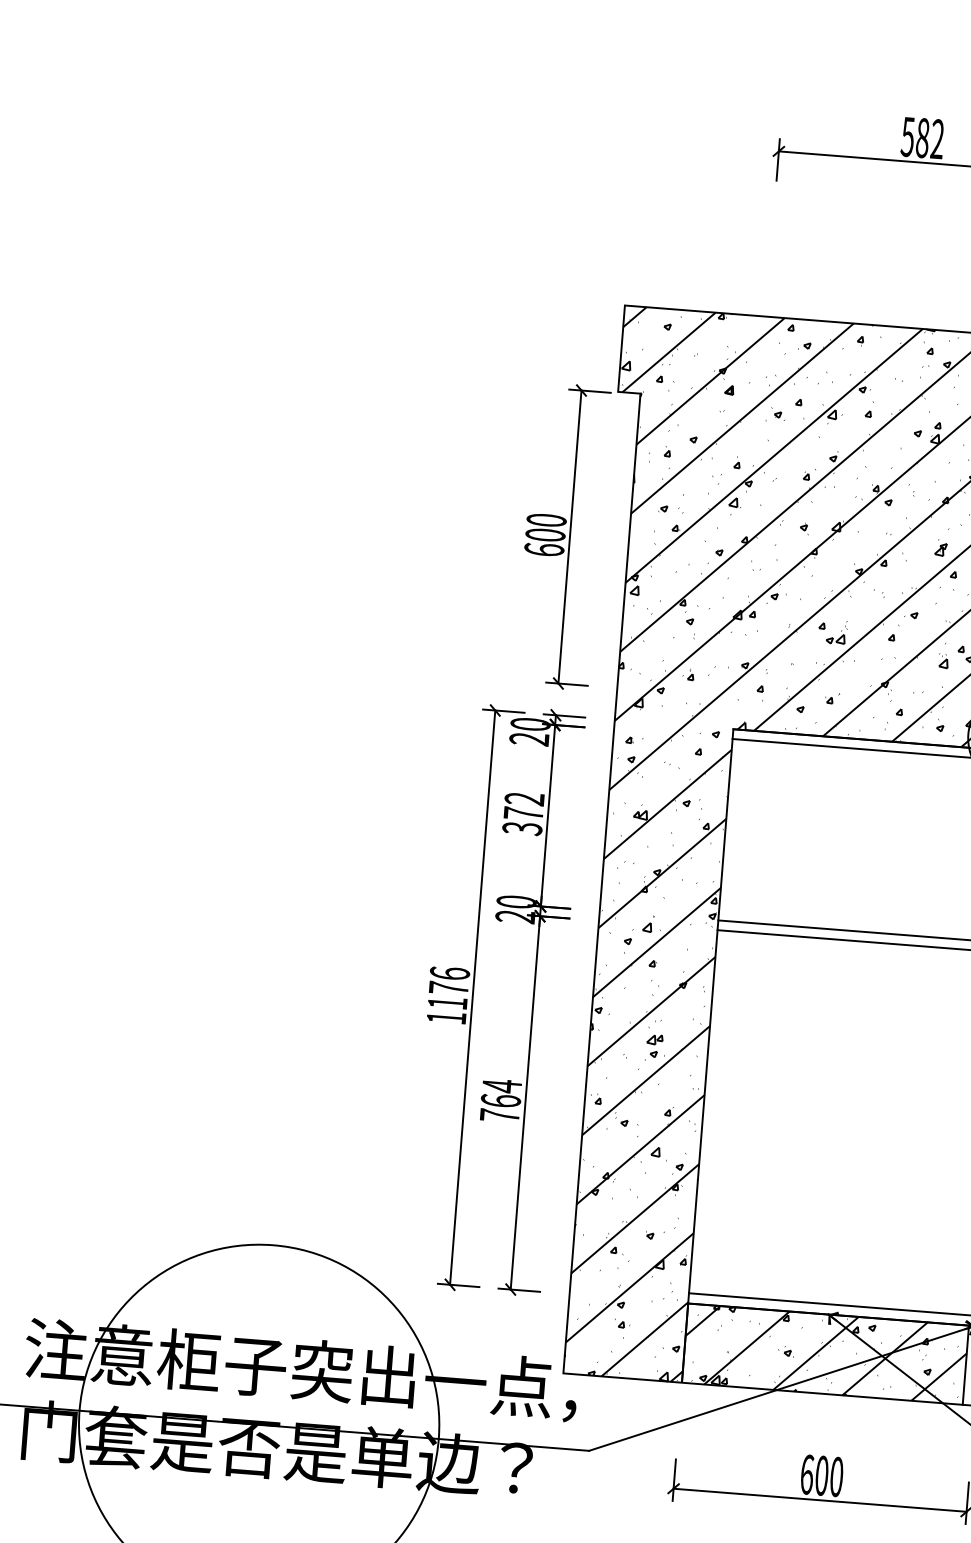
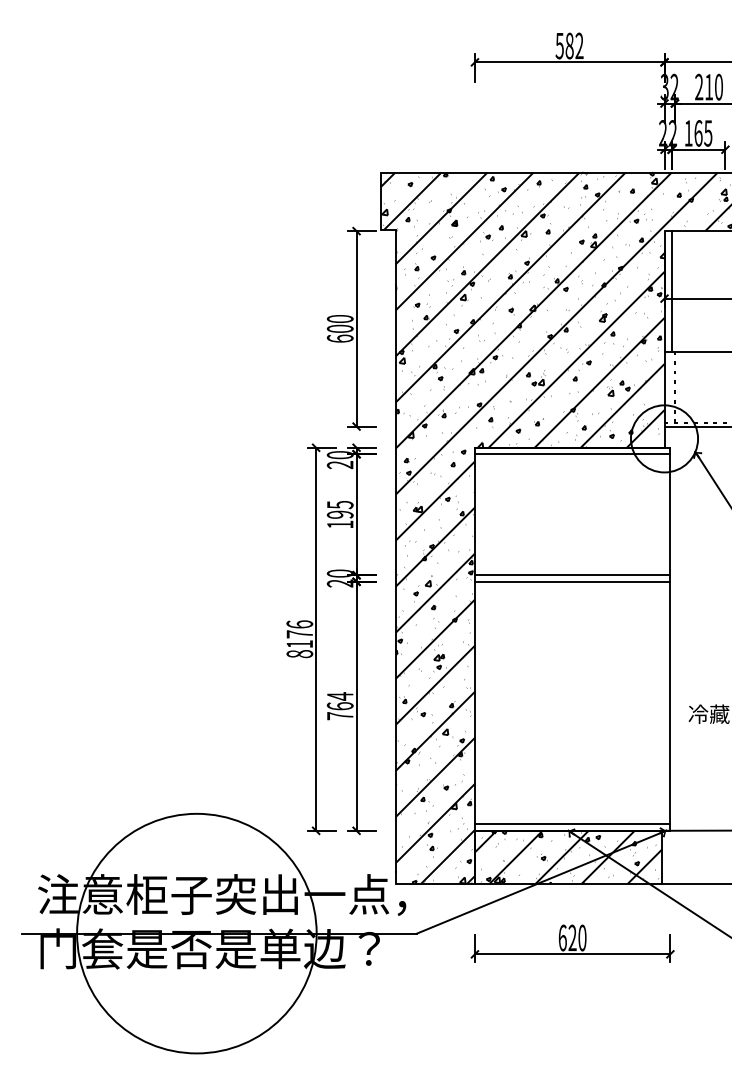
text: (522, 813) -> (339, 514), 372 -> 195
text: (445, 1018) -> (299, 654), 1176 -> 8176
text: (821, 1474) -> (572, 937), 600 -> 620

